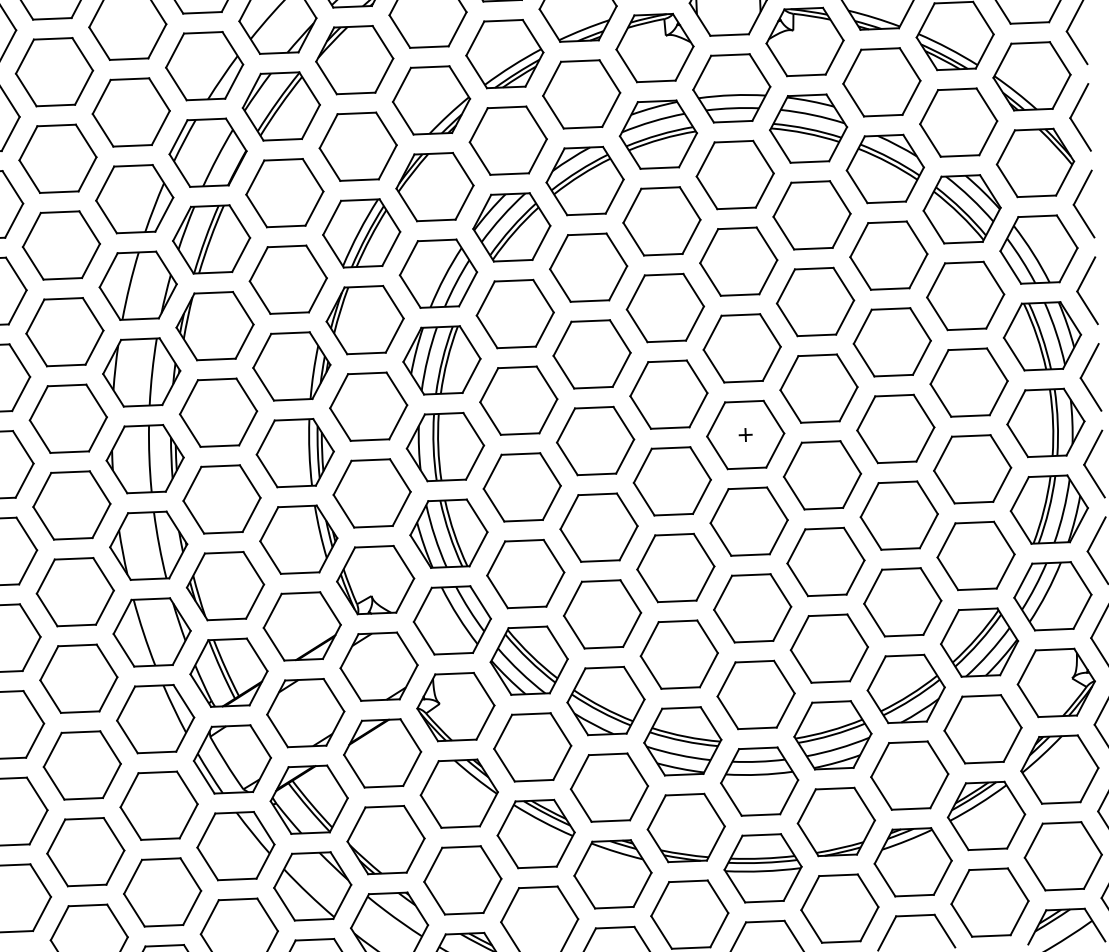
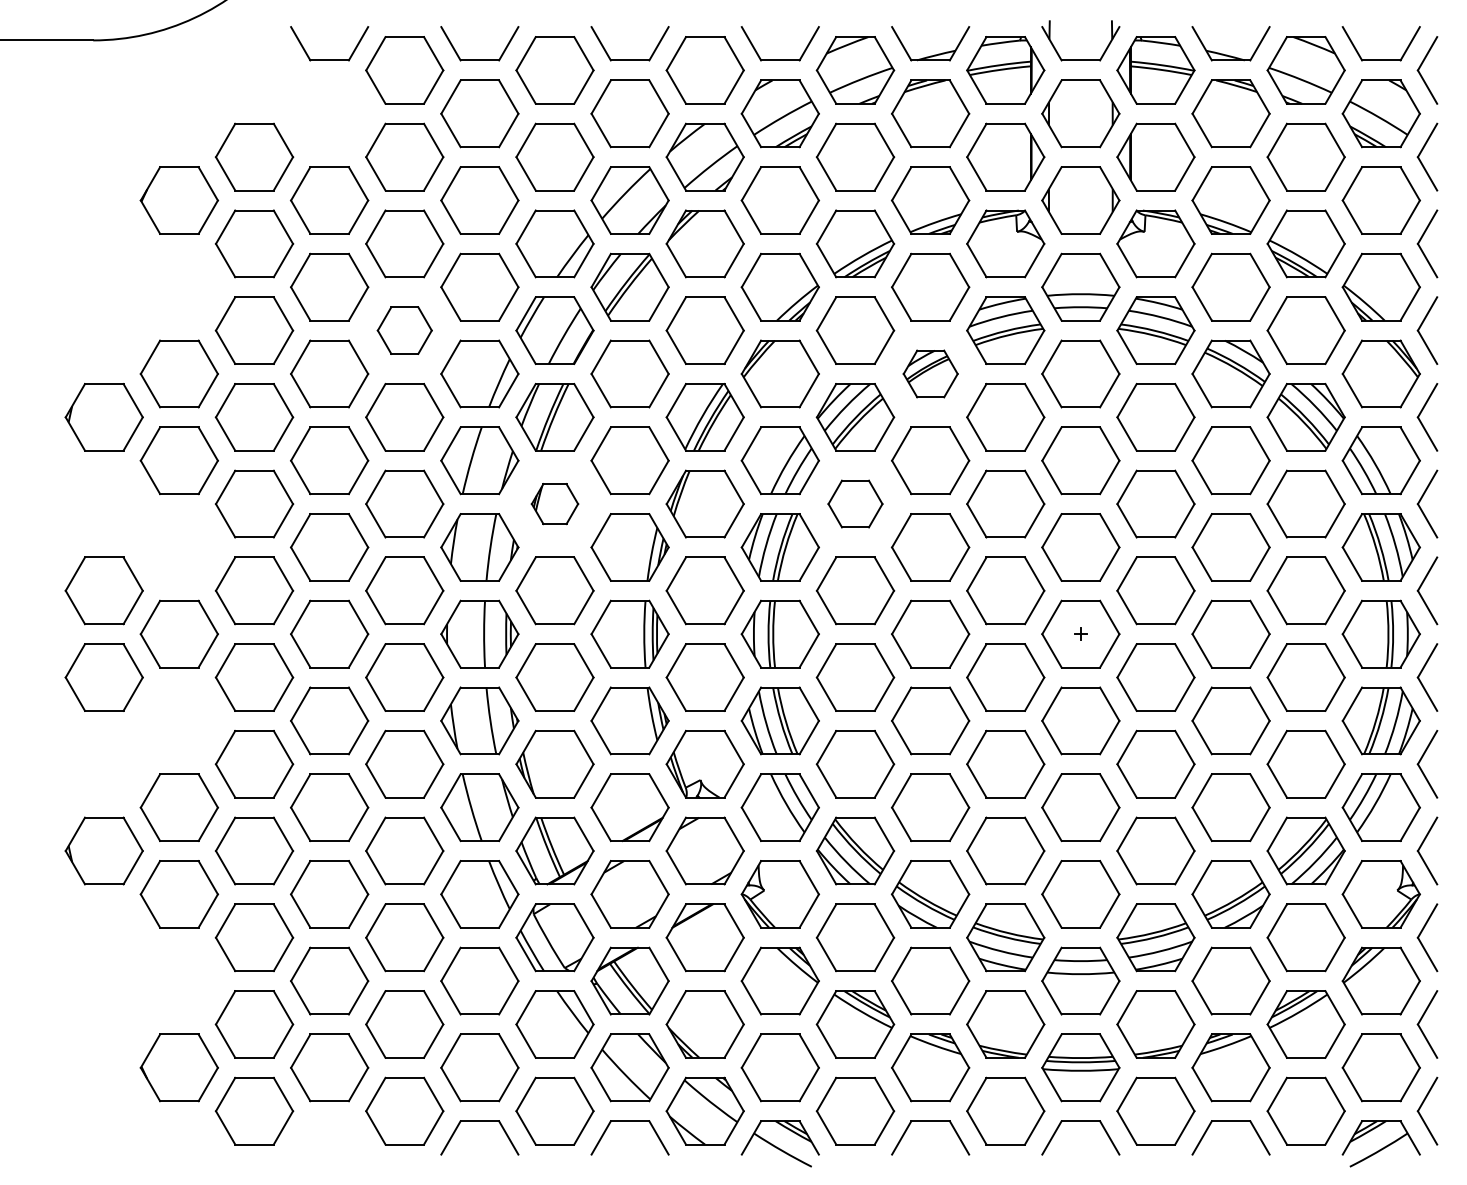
part: (57, 158) -> (404, 330), size x0.7
part: (585, 180) -> (930, 373), size x0.7
part: (515, 313) -> (855, 503), size x0.7
part: (214, 325) -> (554, 503), size x0.6

